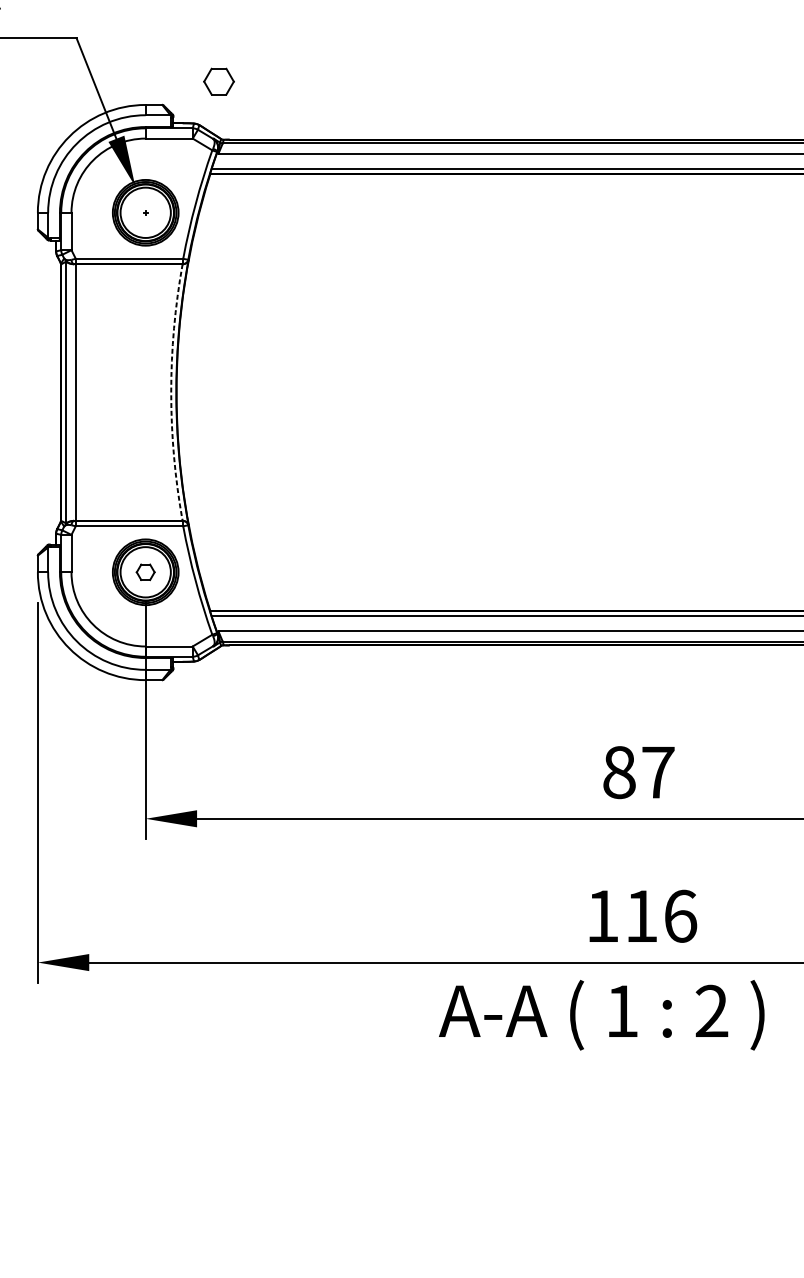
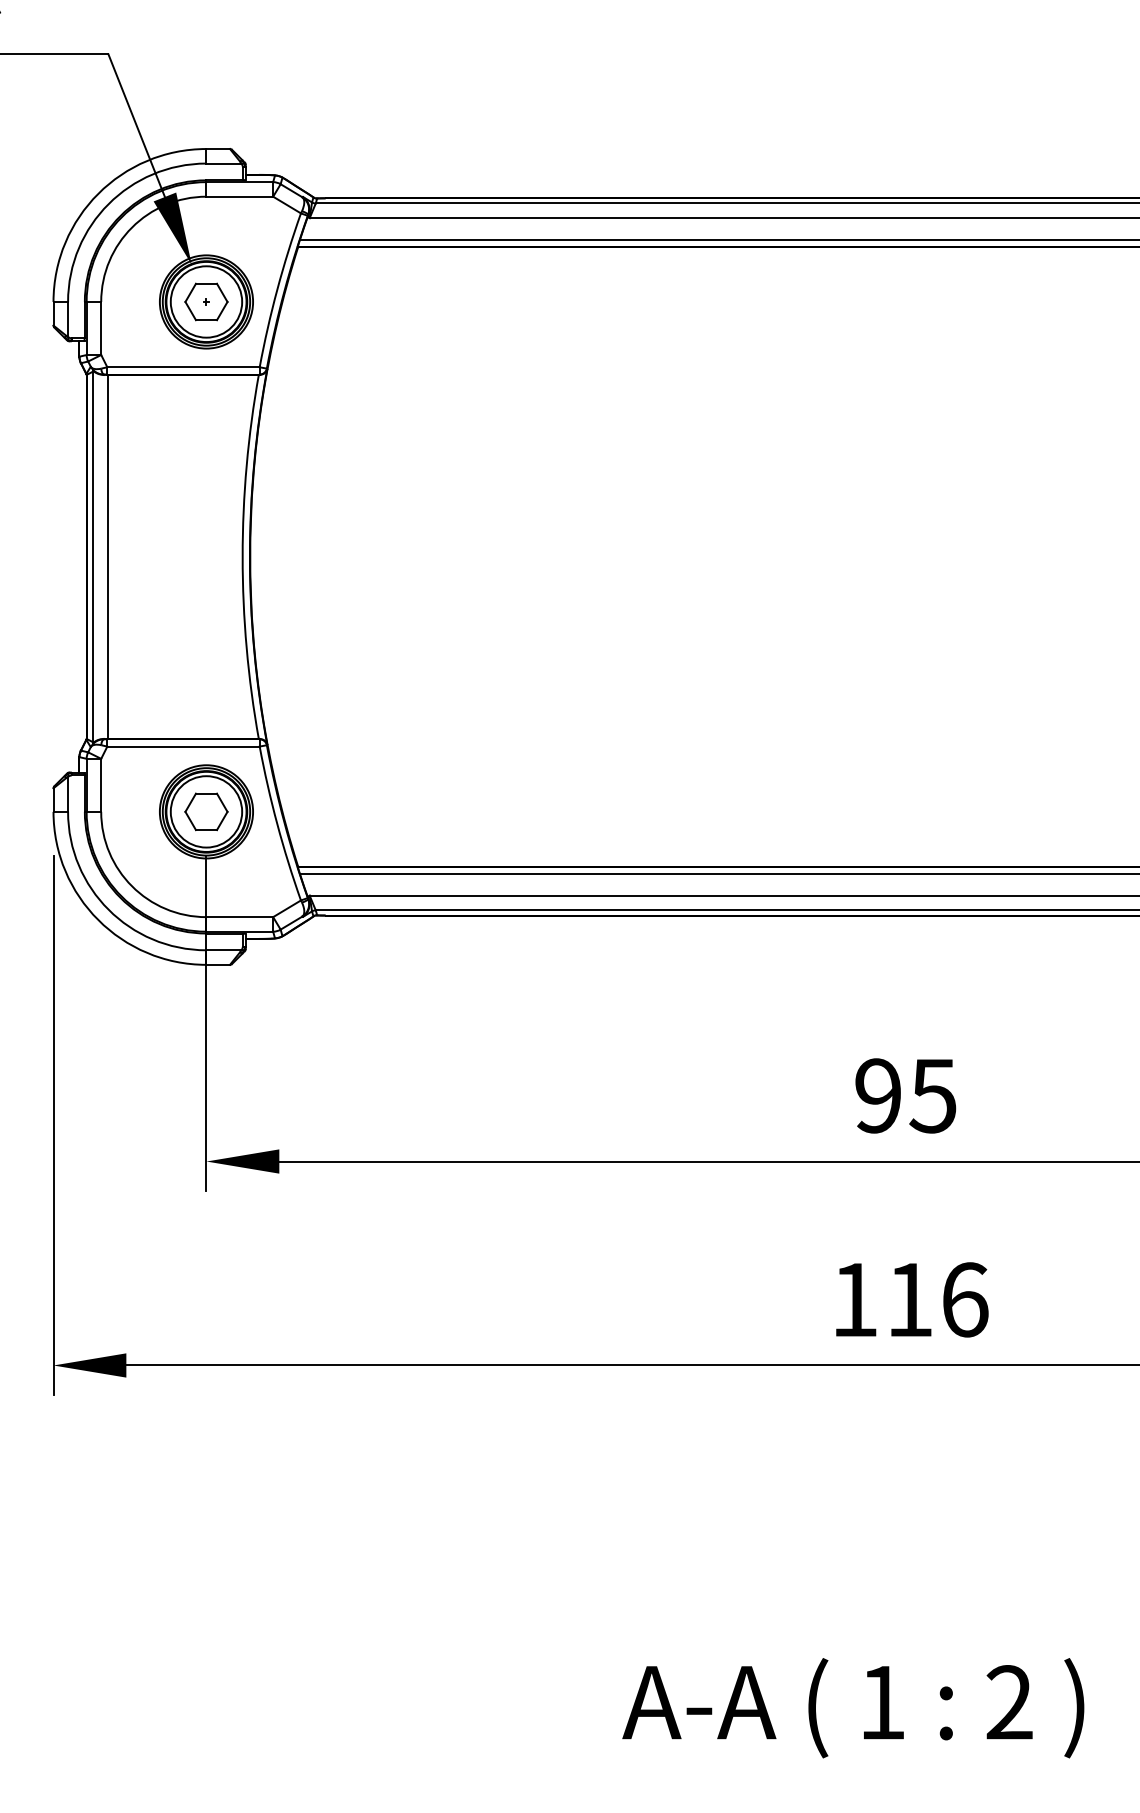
part: (219, 81) -> (206, 301), moved
arc: (171, 392) -> (242, 556), dashed -> solid
part: (145, 572) -> (206, 811), size x1.67
text: (638, 772) -> (905, 1095), 87 -> 95
text: (601, 1015) -> (853, 1708), moved

